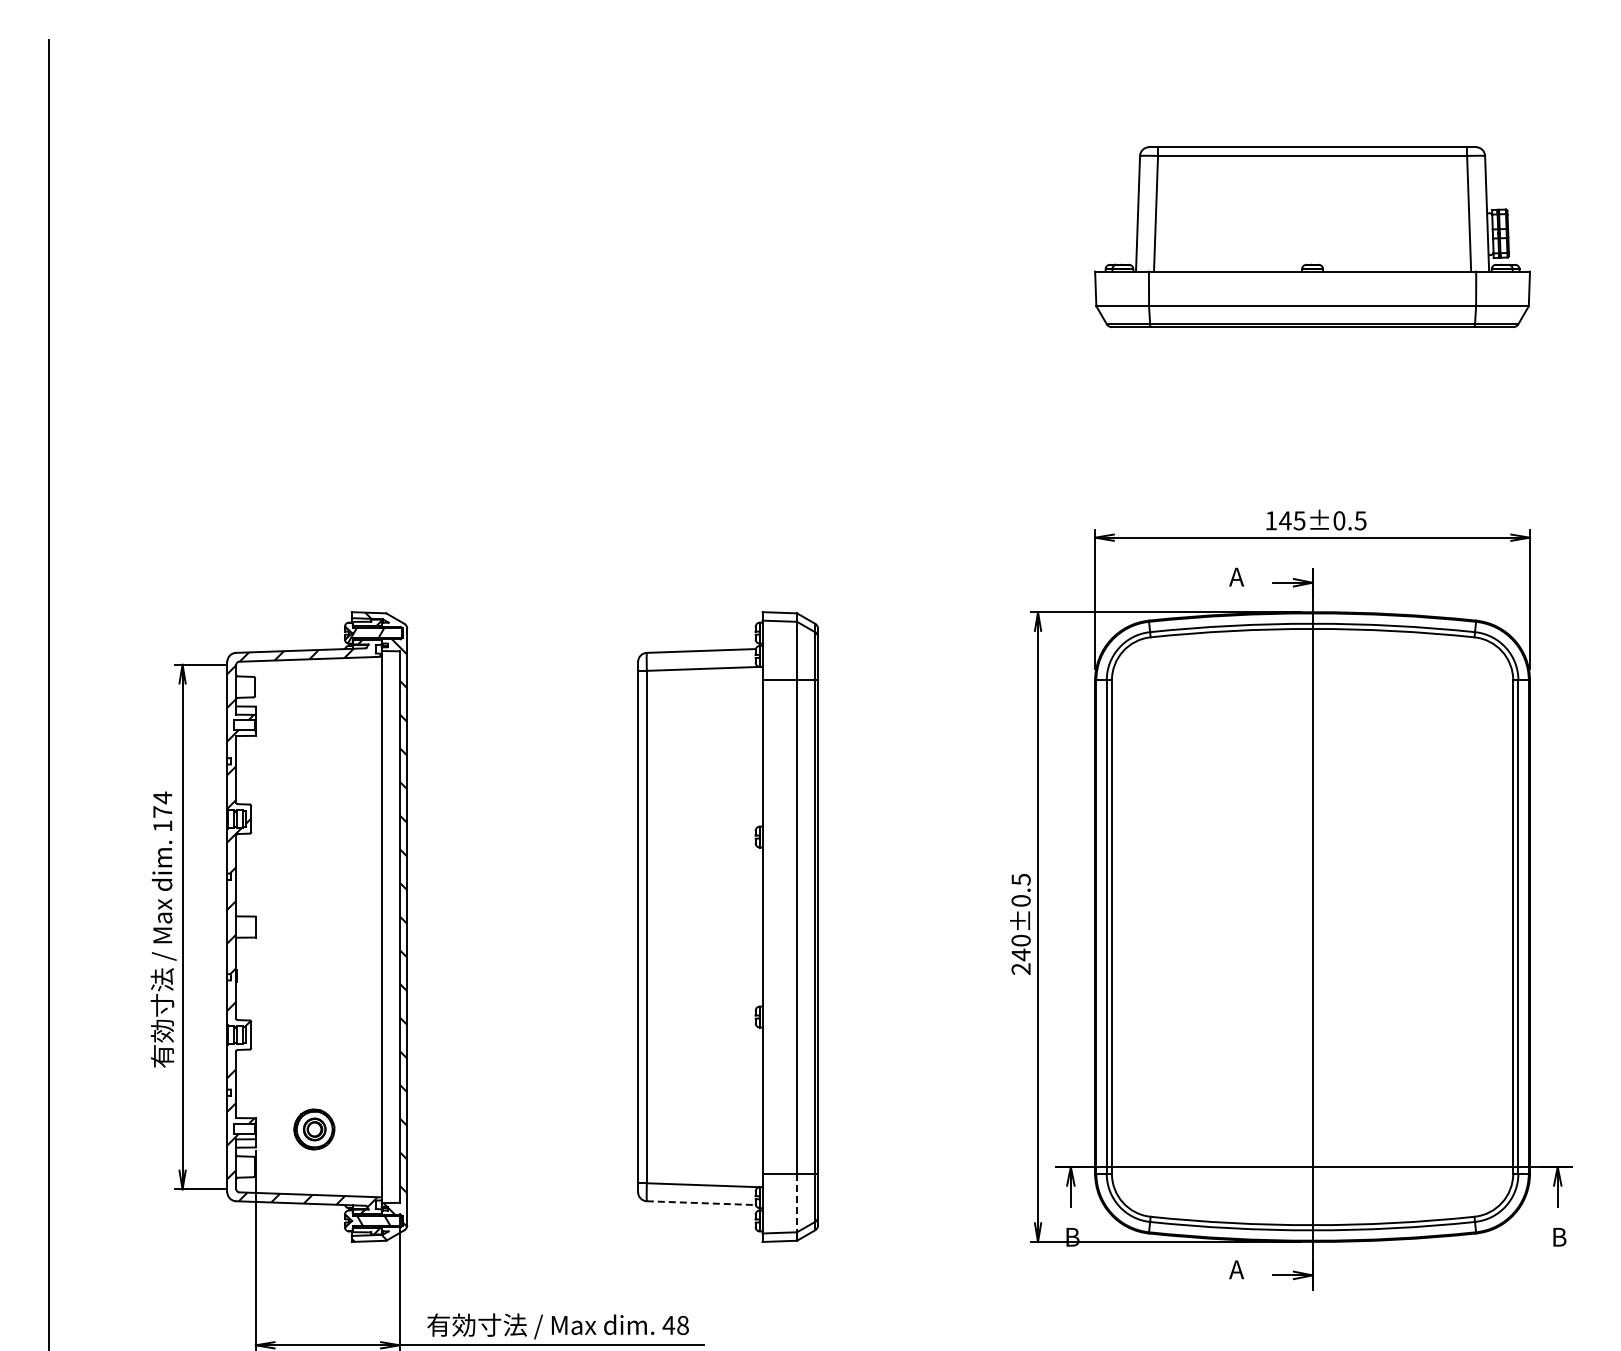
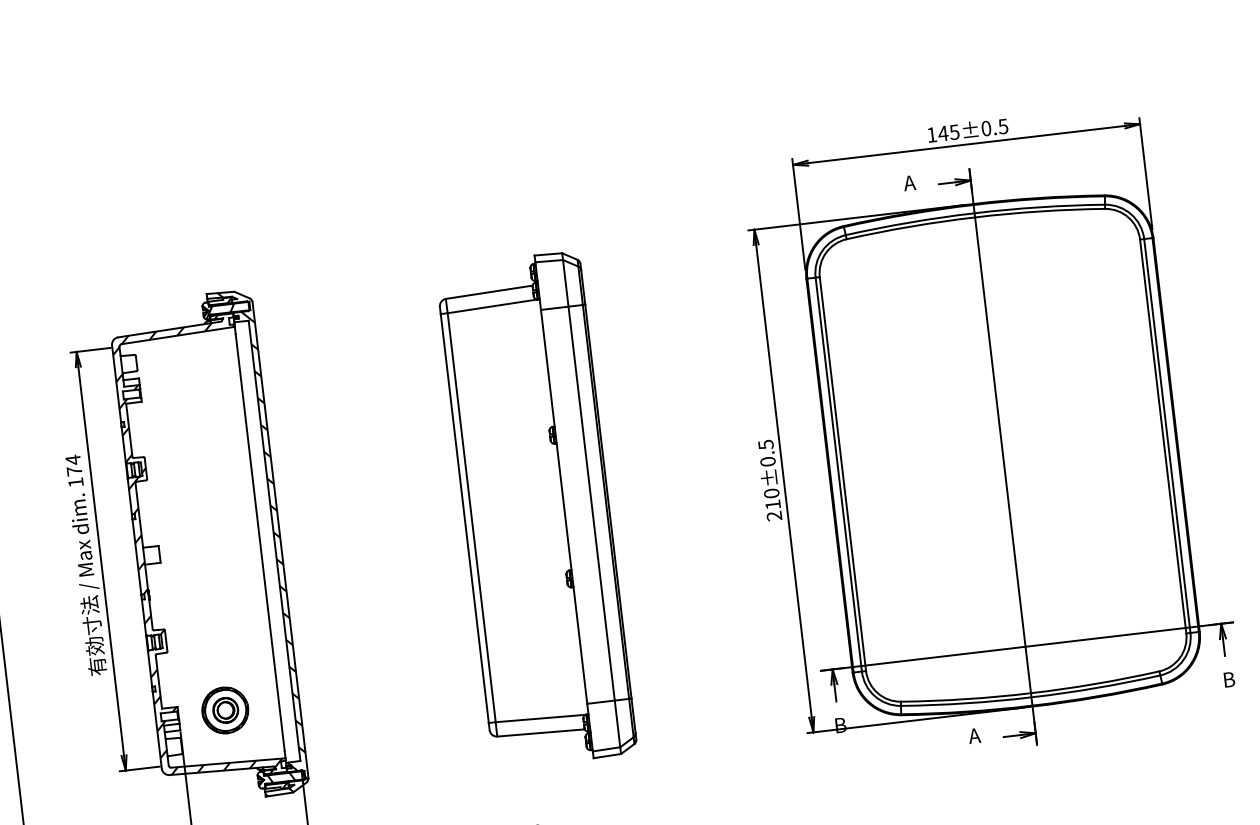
text: (1020, 954) -> (772, 504), 240±0.5 -> 210±0.5
part: (314, 1129) -> (225, 710), size x1.43
line: (701, 1203) -> (541, 733), dashed -> solid
line: (797, 1203) -> (617, 724), dashed -> solid

